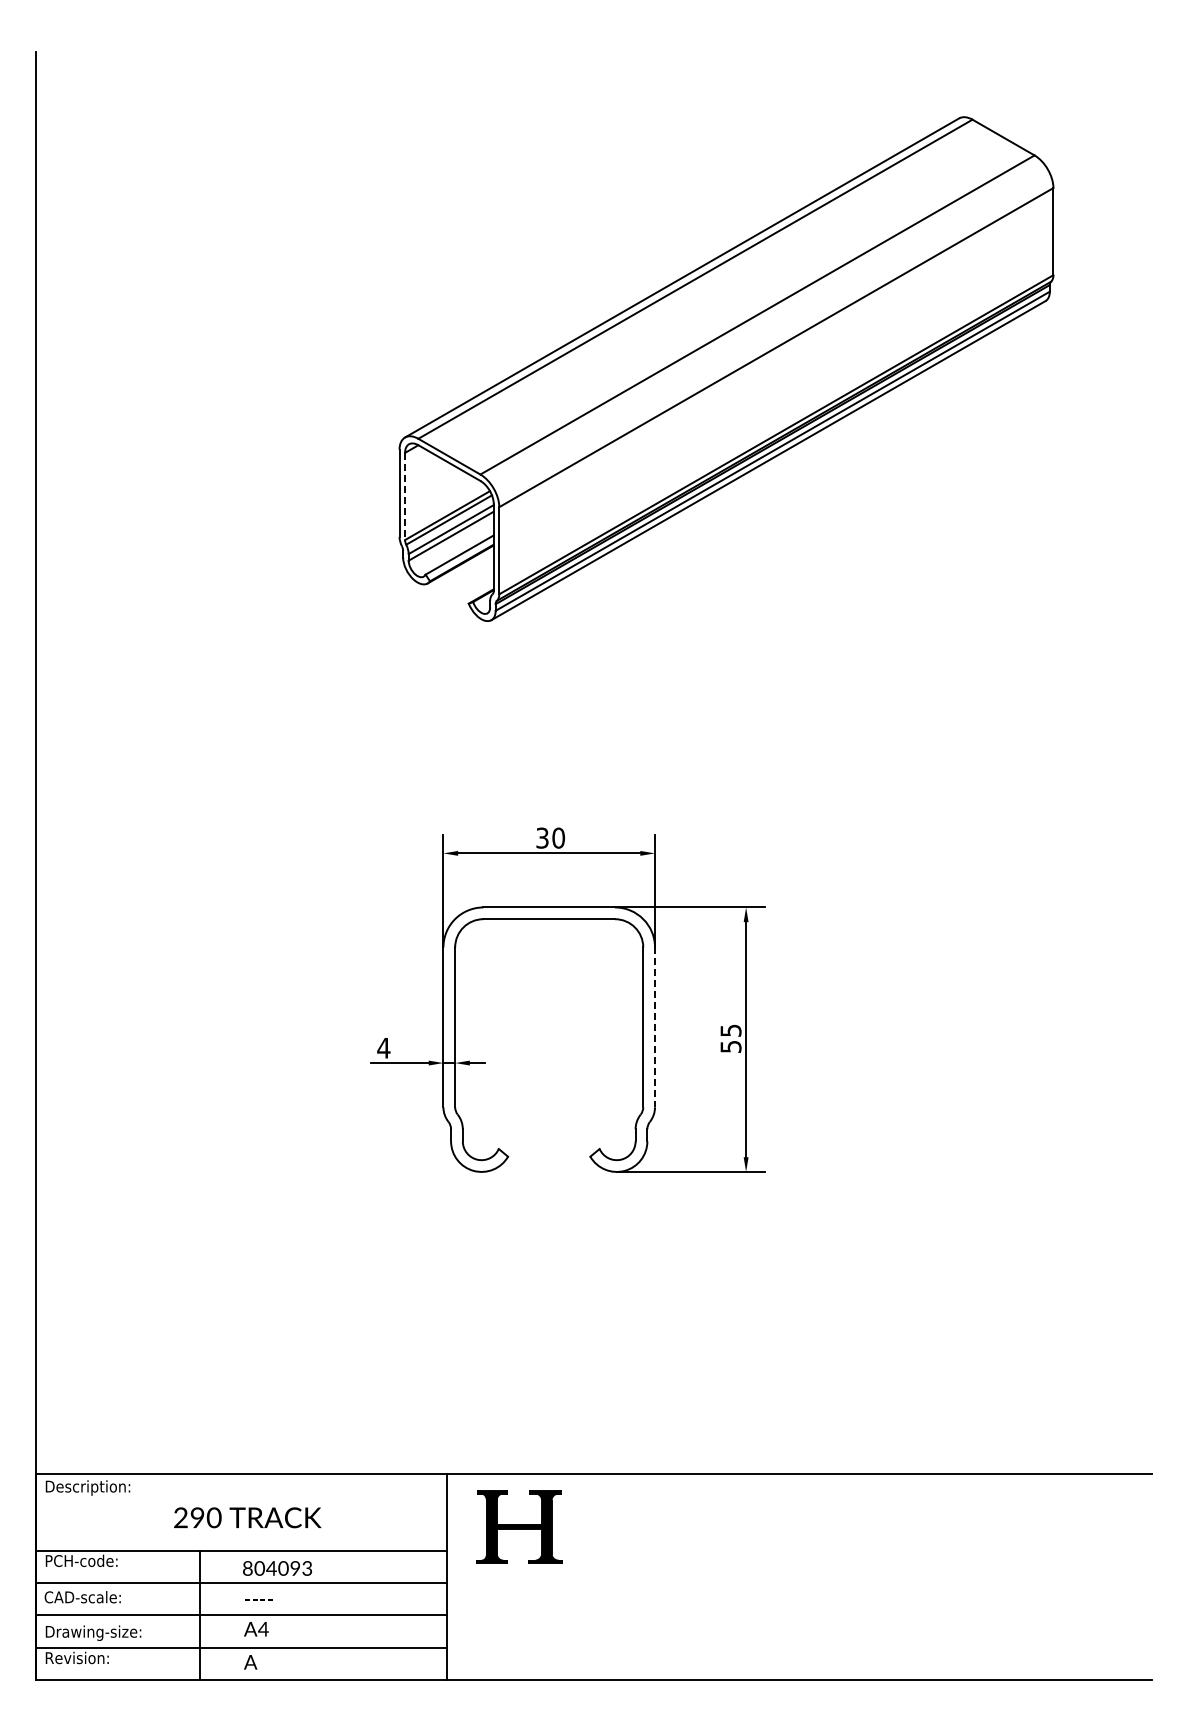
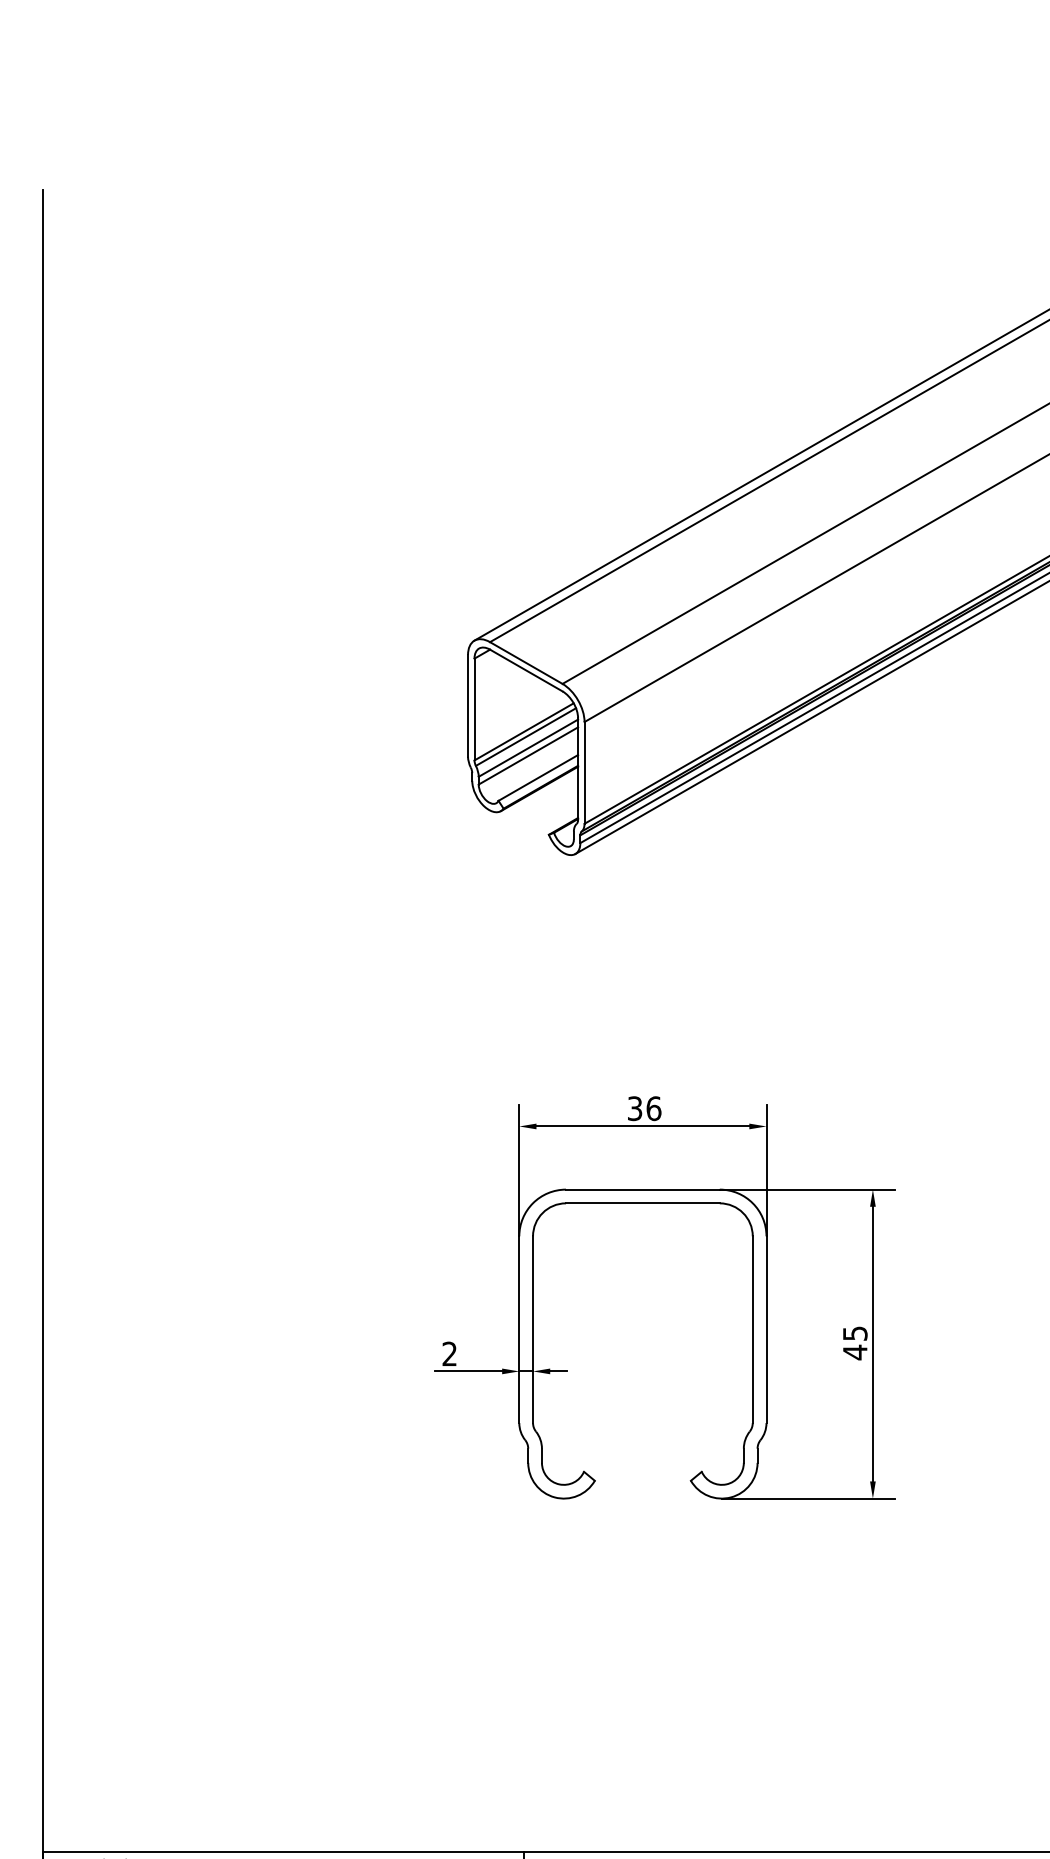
line: (405, 496) -> (475, 709), dashed -> solid
text: (558, 837) -> (653, 1107), 30 -> 36
line: (655, 1027) -> (767, 1329), dashed -> solid
text: (730, 1046) -> (854, 1352), 55 -> 45
text: (383, 1047) -> (449, 1353), 4 -> 2

